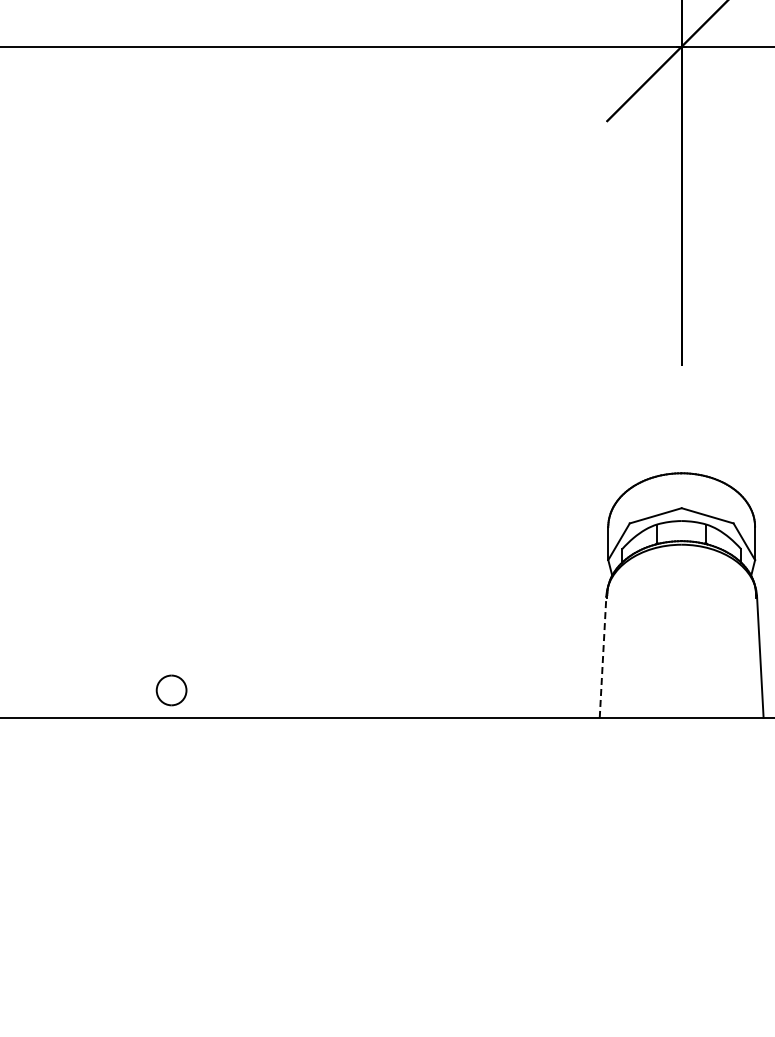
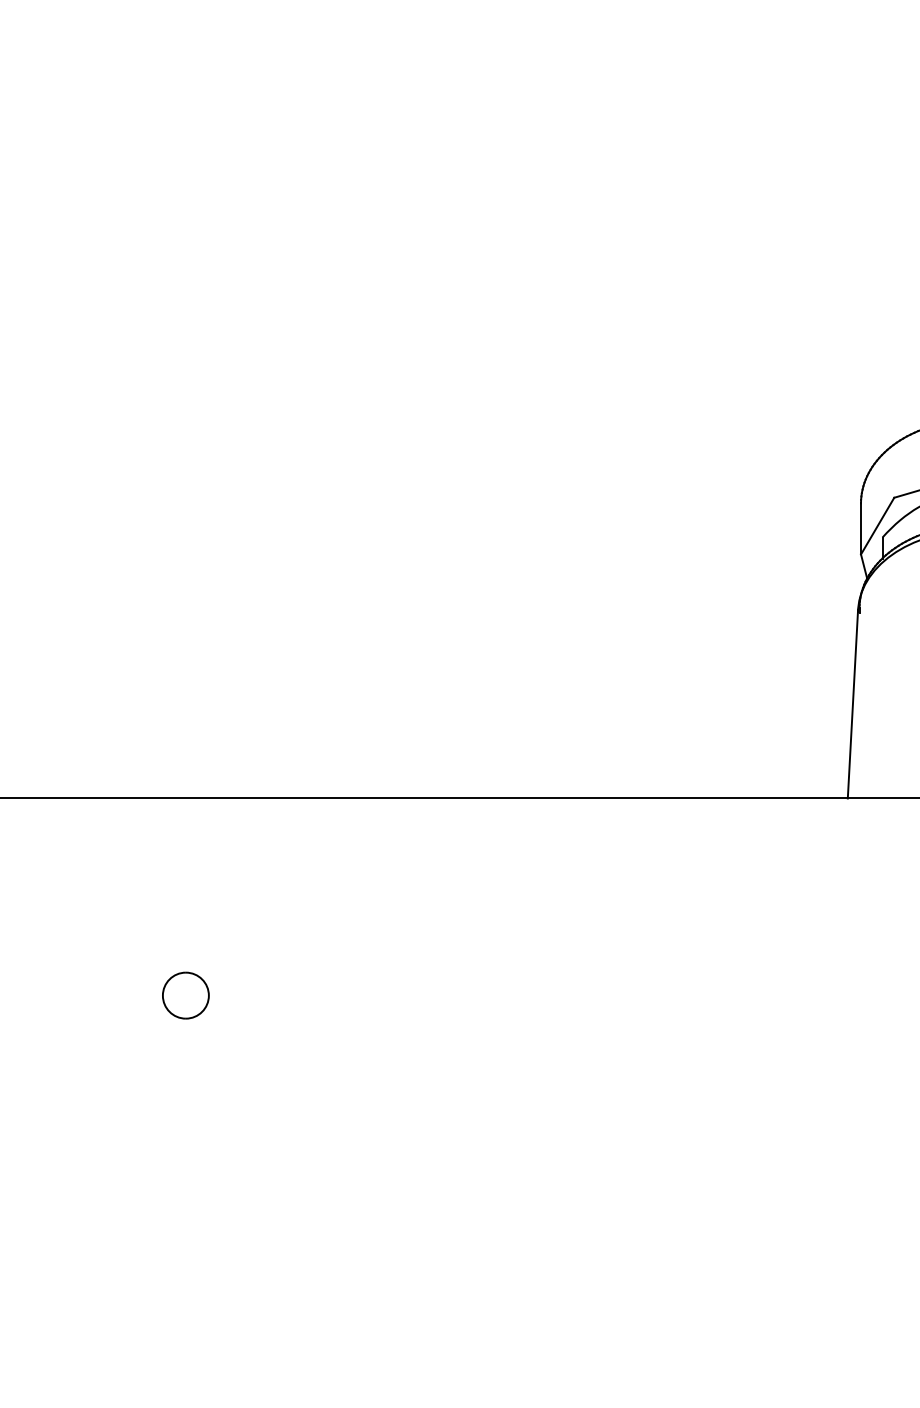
line: (603, 656) -> (853, 703), dashed -> solid
part: (171, 690) -> (185, 995), moved

